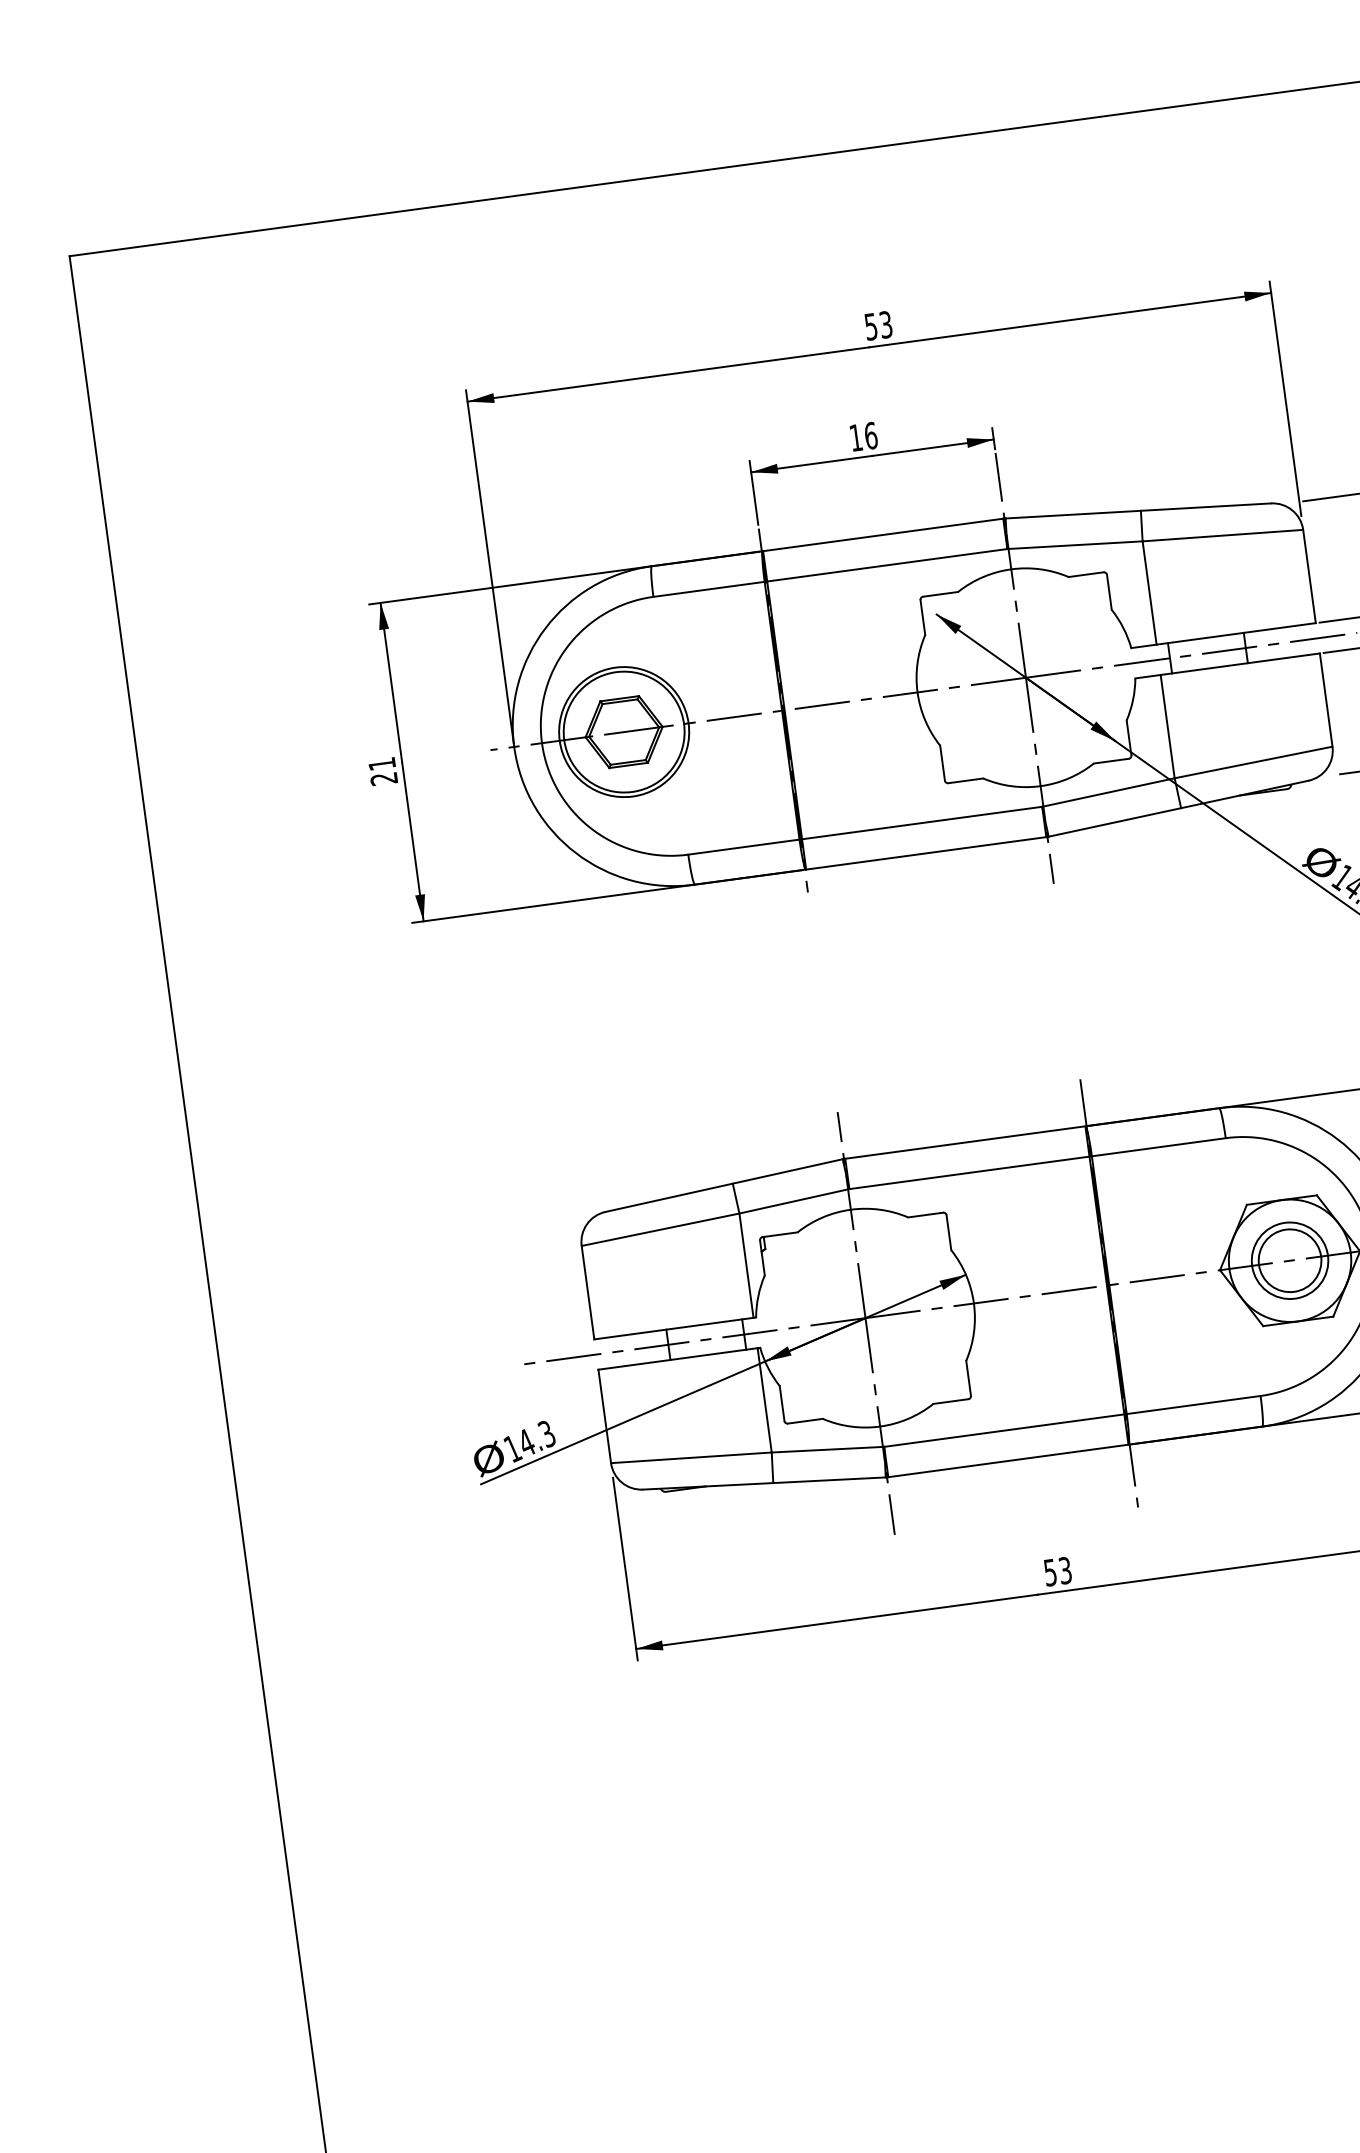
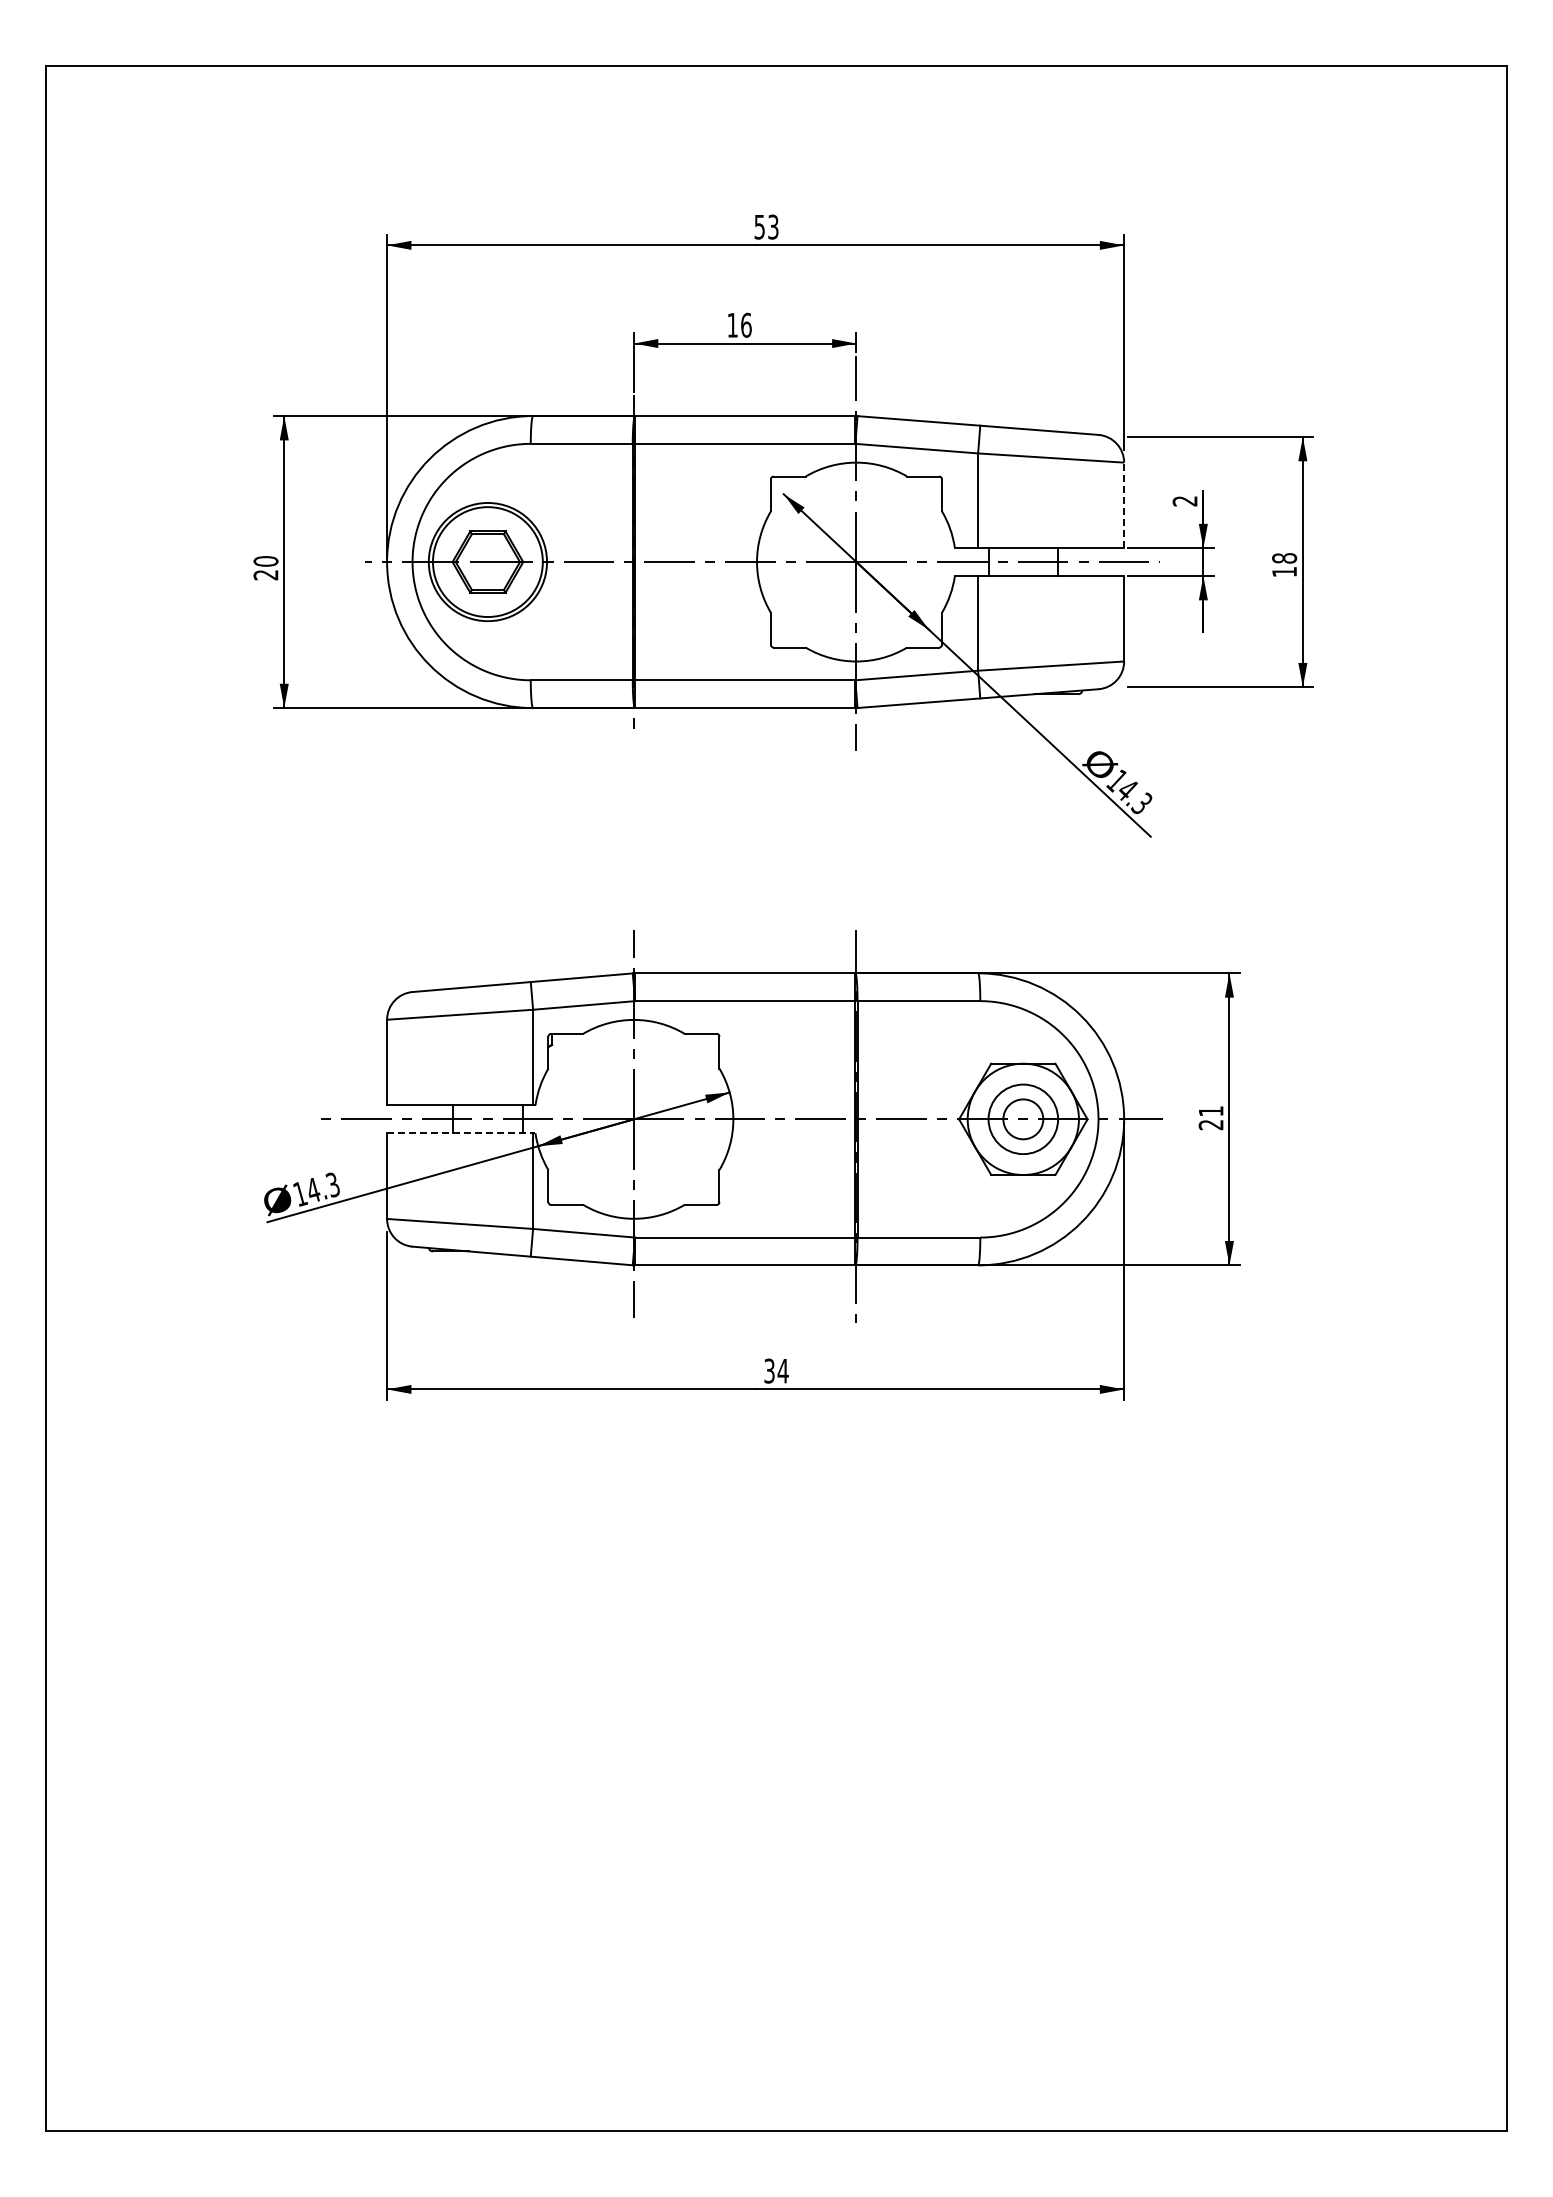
line: (1309, 576) -> (1124, 505), solid -> dashed
text: (381, 764) -> (265, 561), 21 -> 20
circle: (1289, 1259) -> (1022, 1118), size x0.7
line: (679, 1358) -> (461, 1133), solid -> dashed
text: (1057, 1570) -> (776, 1370), 53 -> 34

